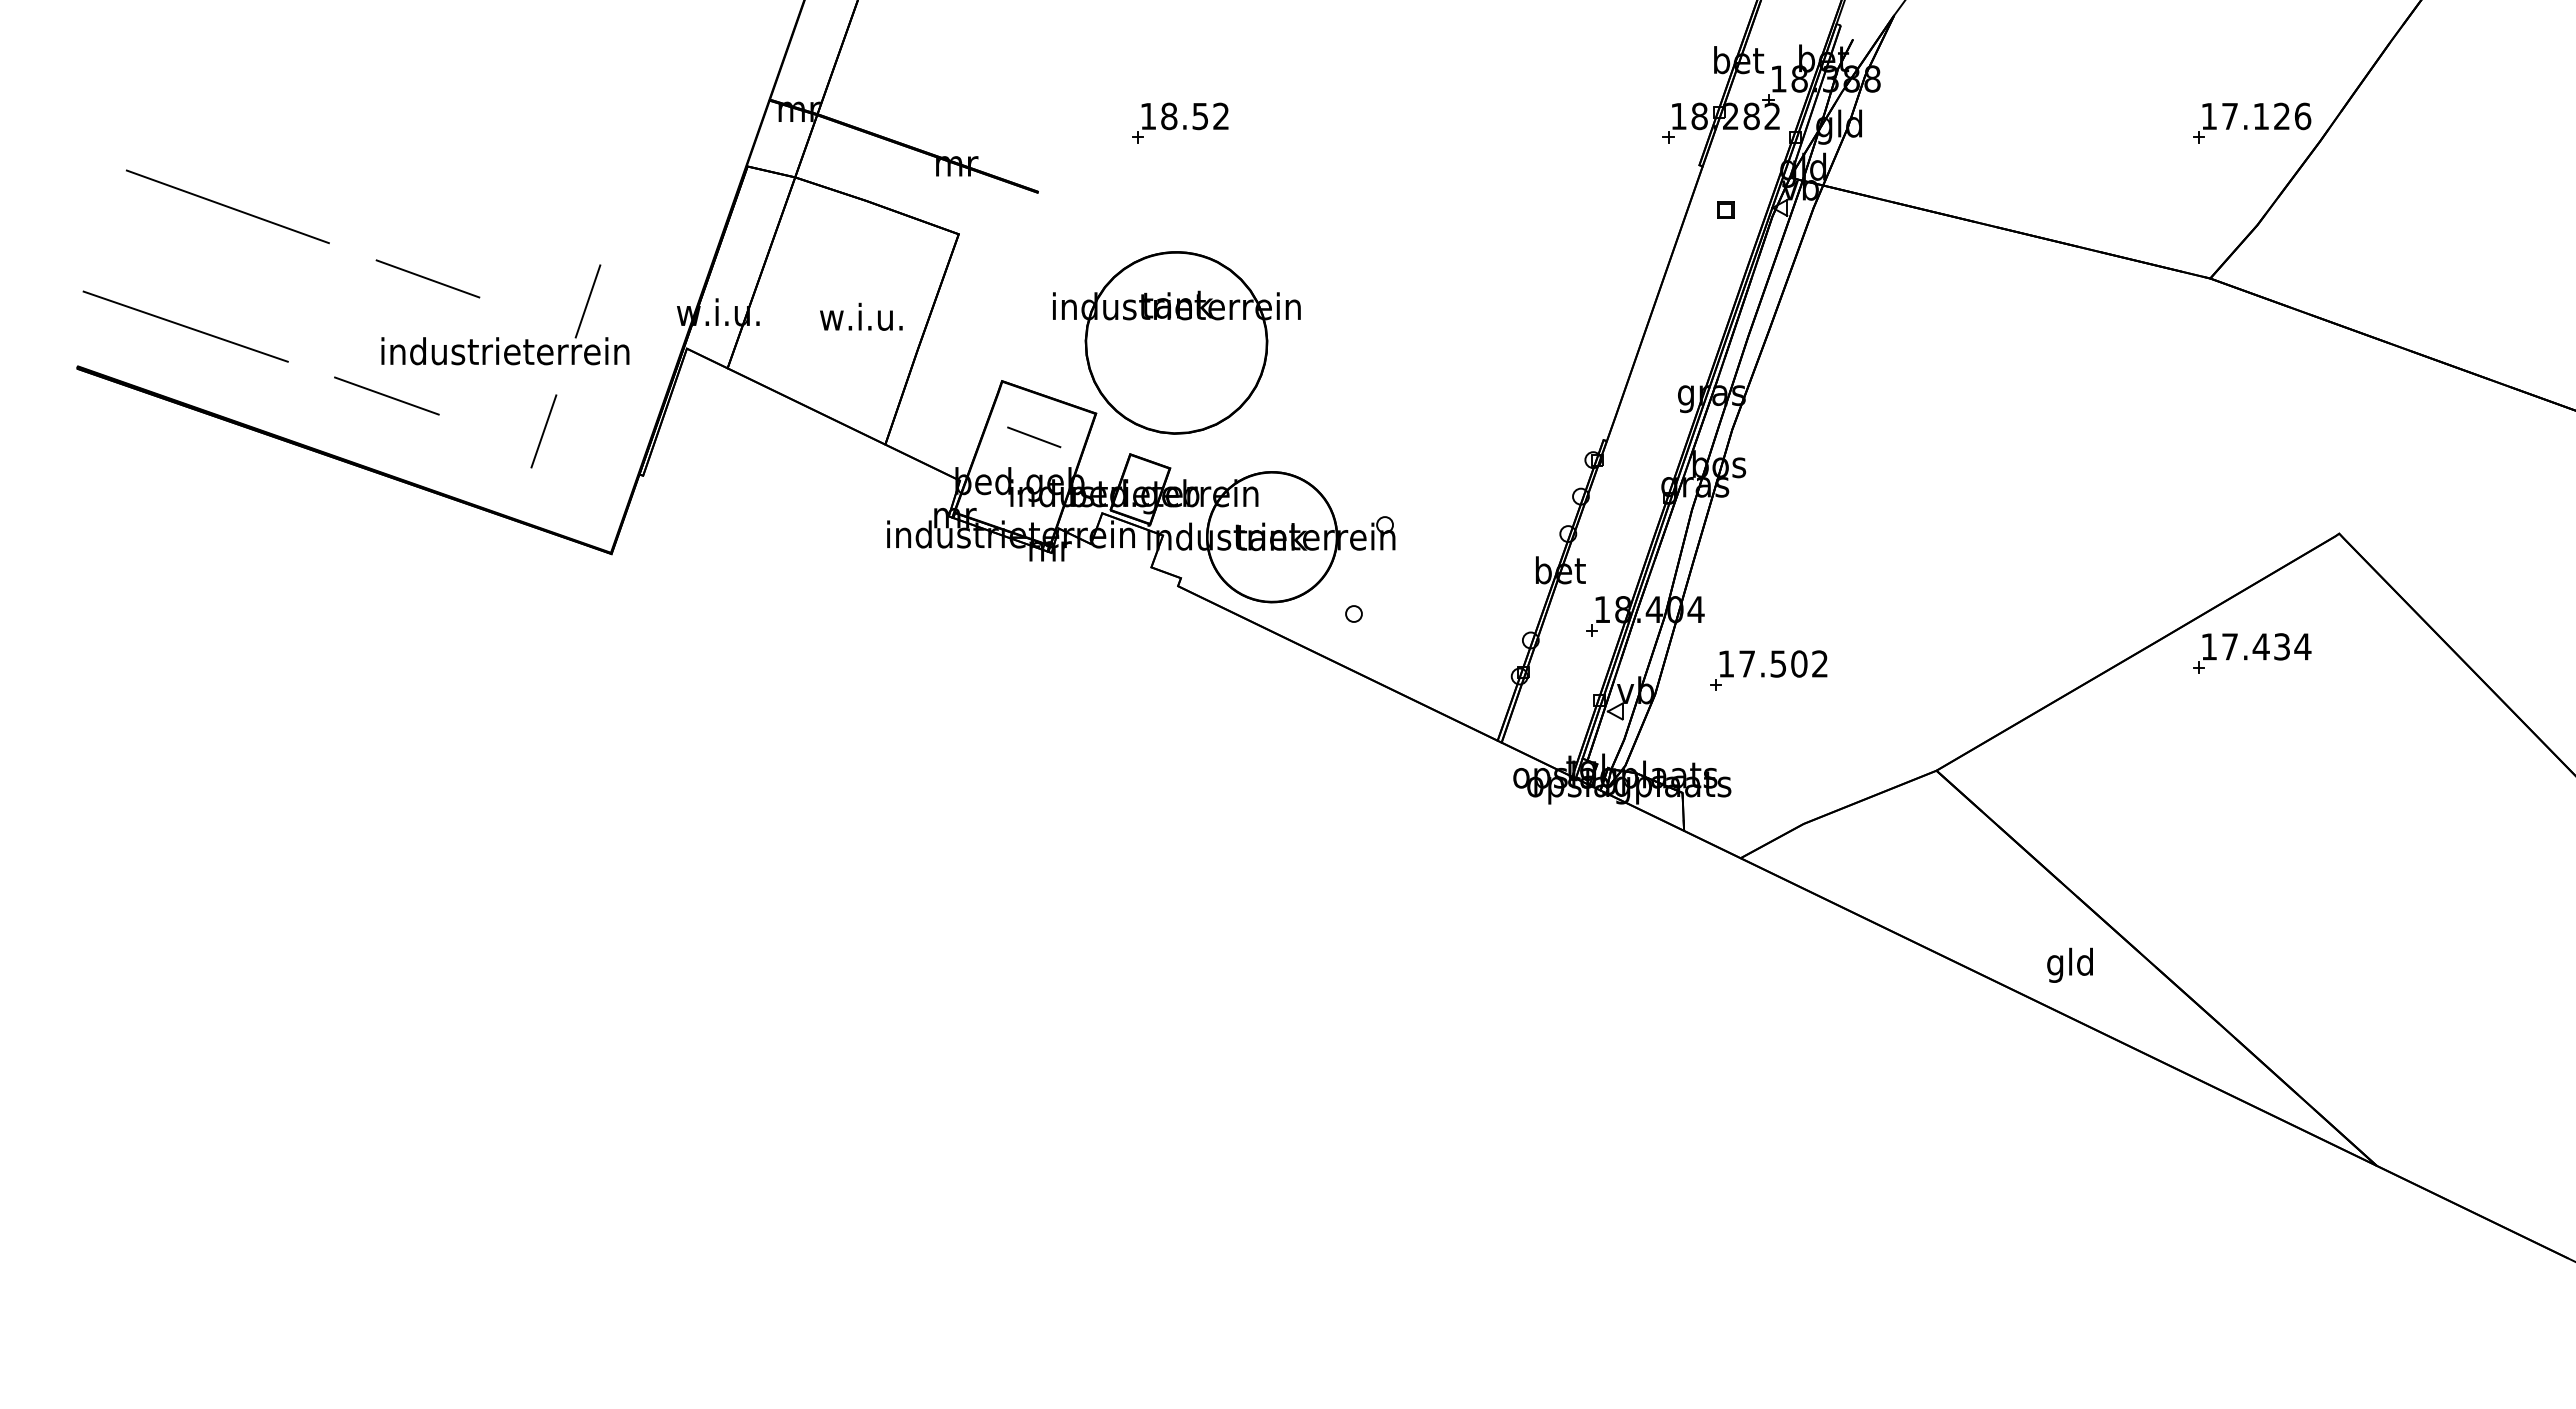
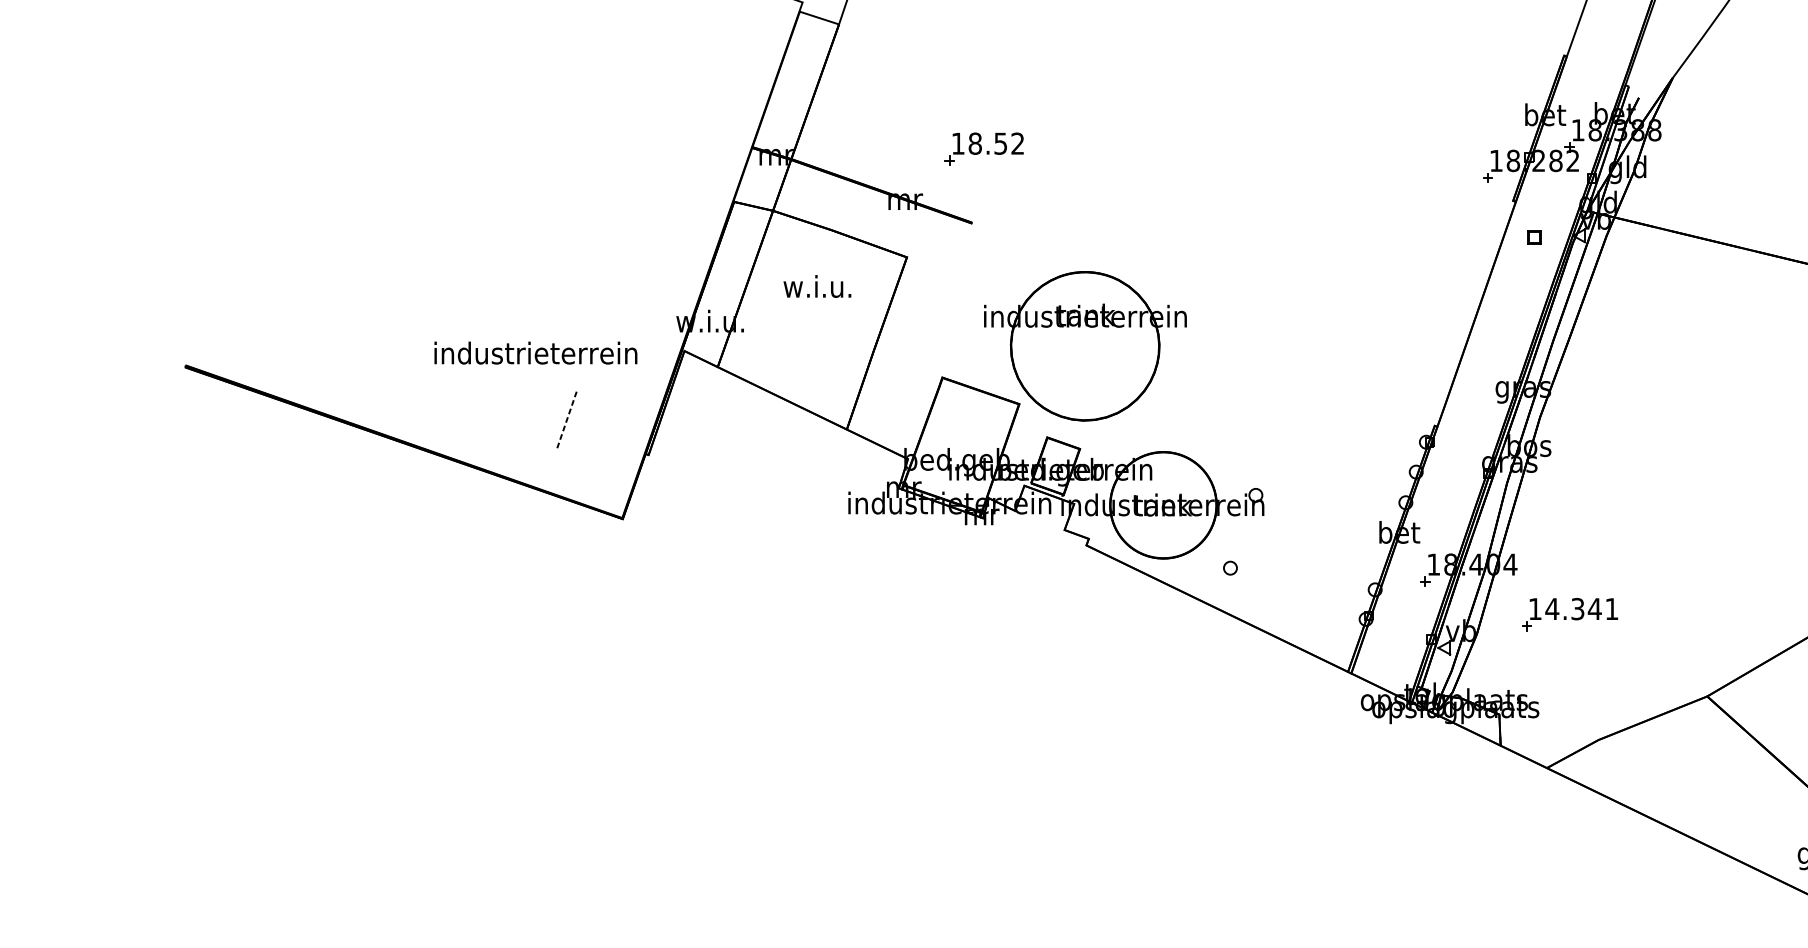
part: (1180, 122) -> (984, 148), moved
line: (227, 206) -> (308, 234), removed
line: (427, 278) -> (472, 293), removed
line: (587, 301) -> (603, 312), removed
text: (861, 316) -> (817, 286), moved
line: (185, 326) -> (274, 332), removed
line: (386, 395) -> (438, 389), removed
line: (544, 430) -> (567, 417), solid -> dashed
line: (1034, 437) -> (968, 423), removed
text: (1782, 663) -> (1581, 608), 17.502 -> 14.341

